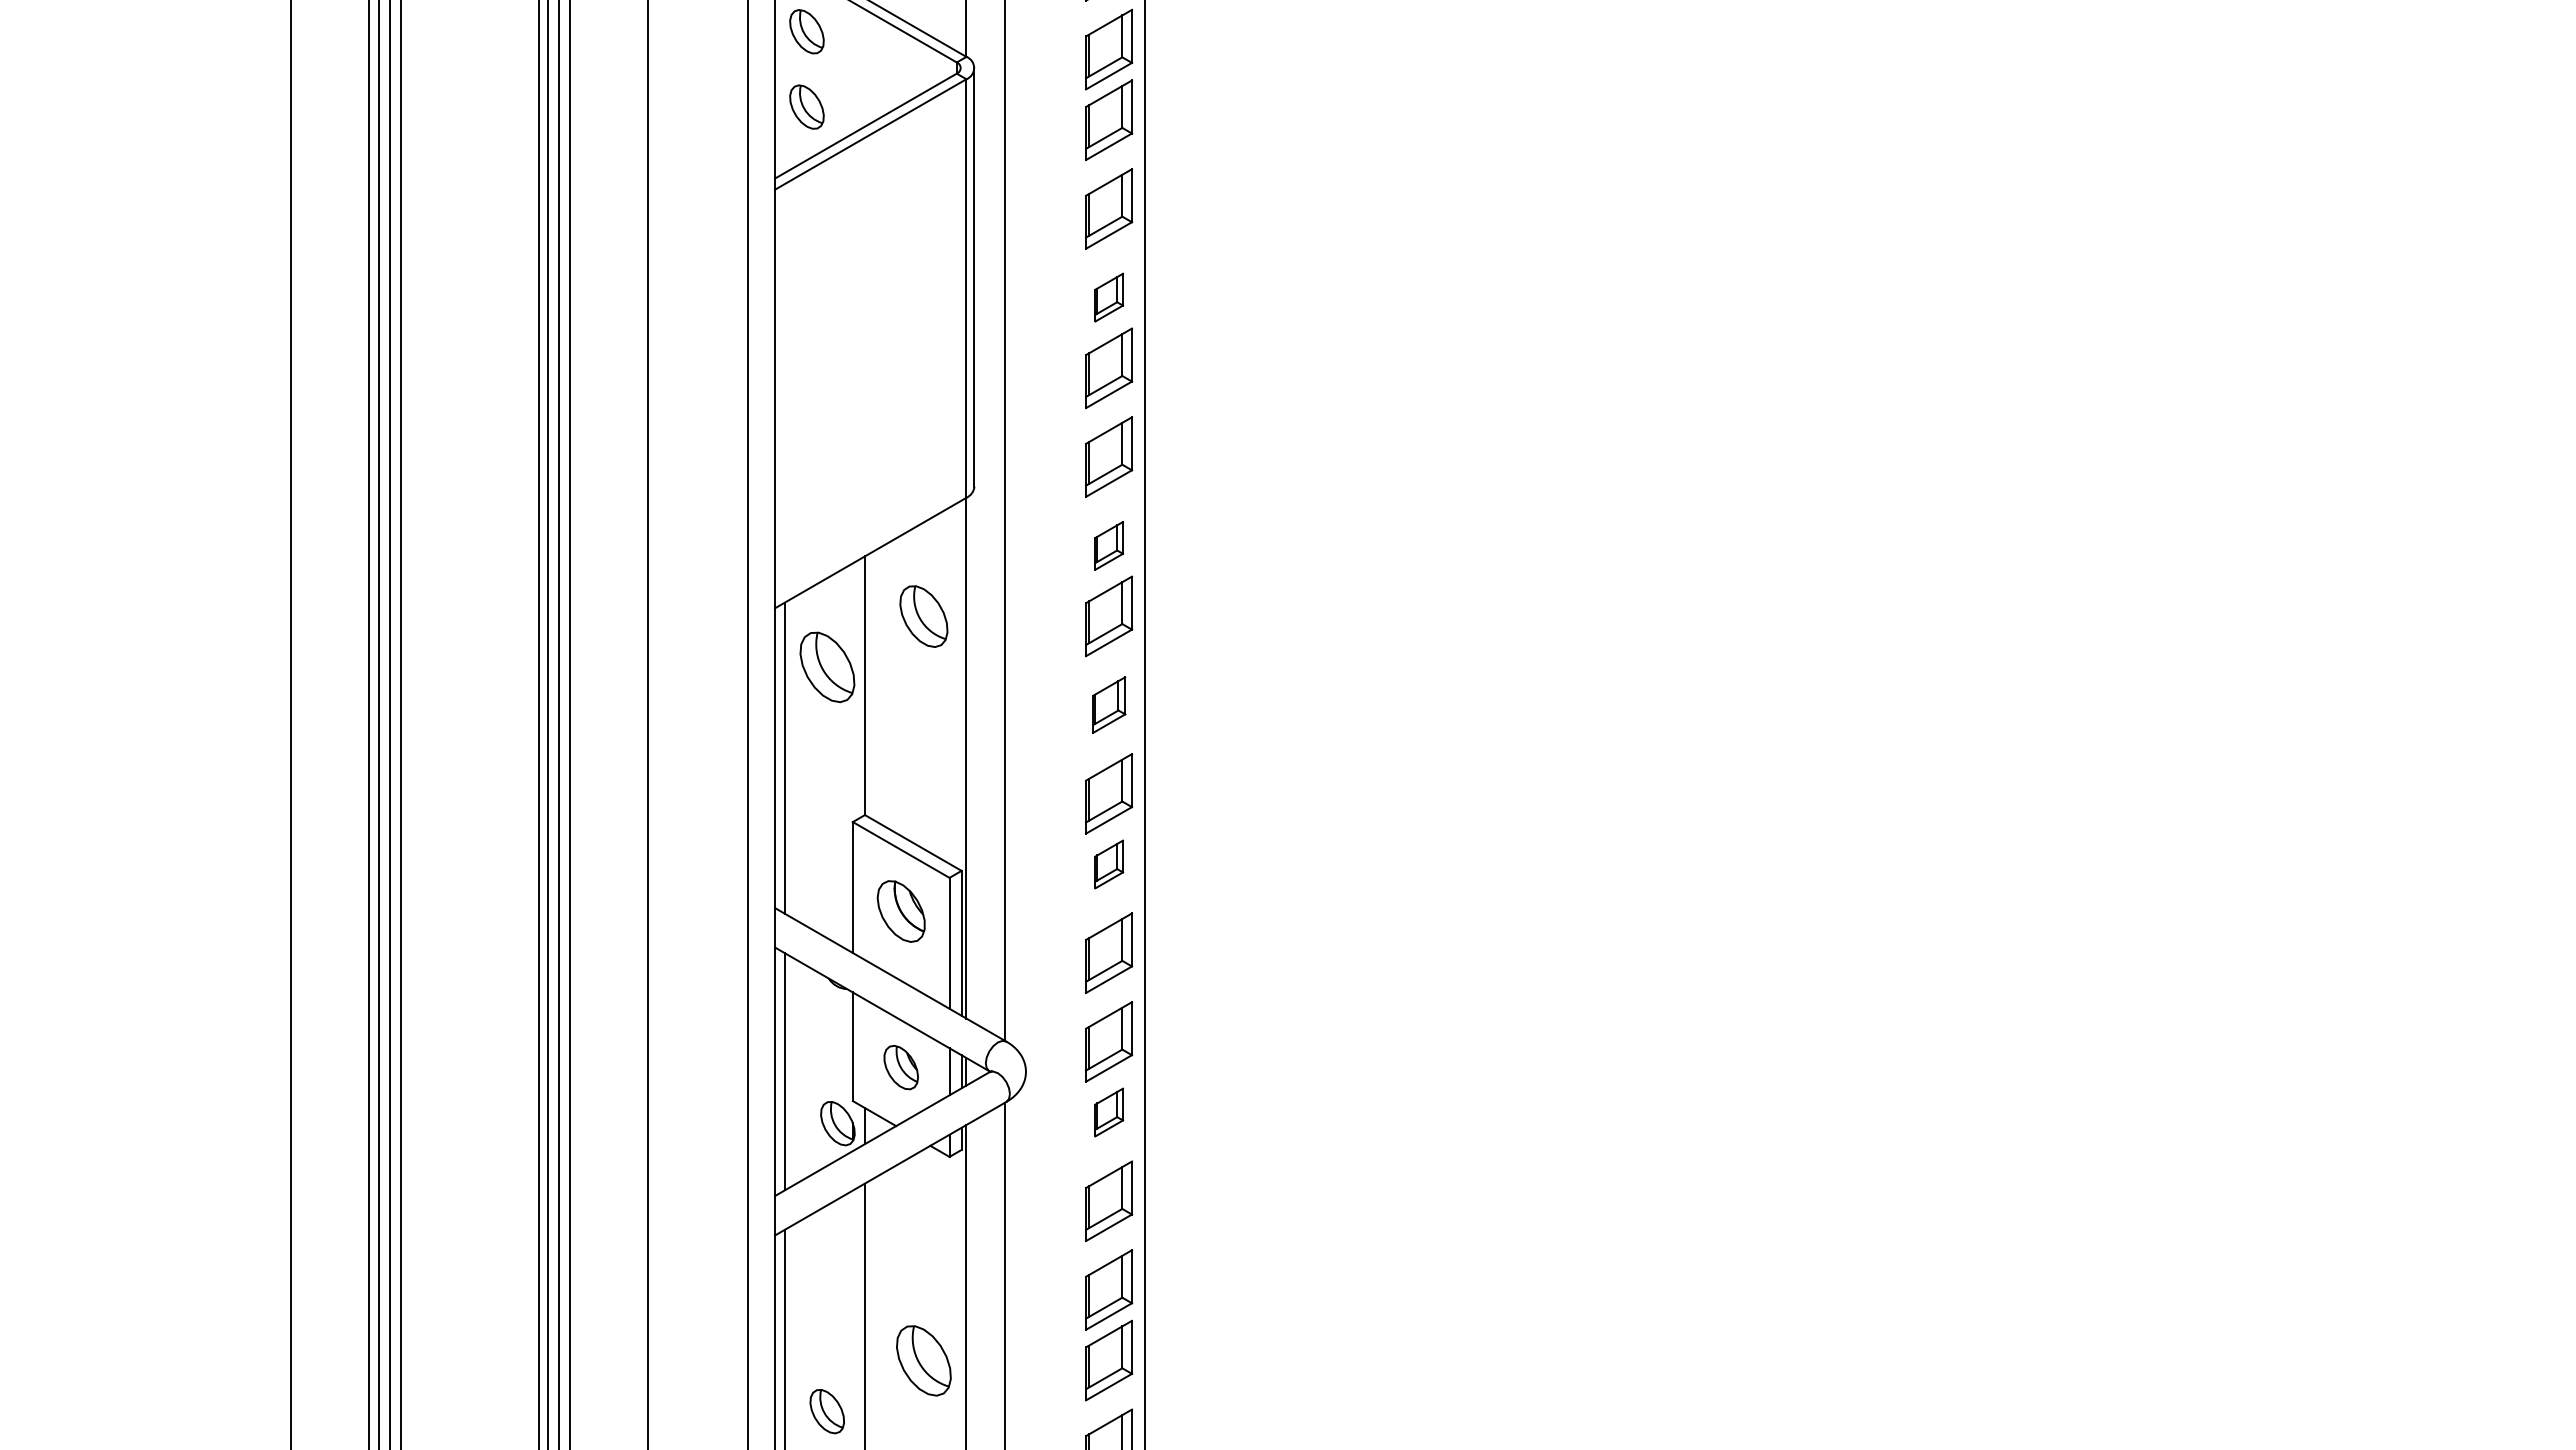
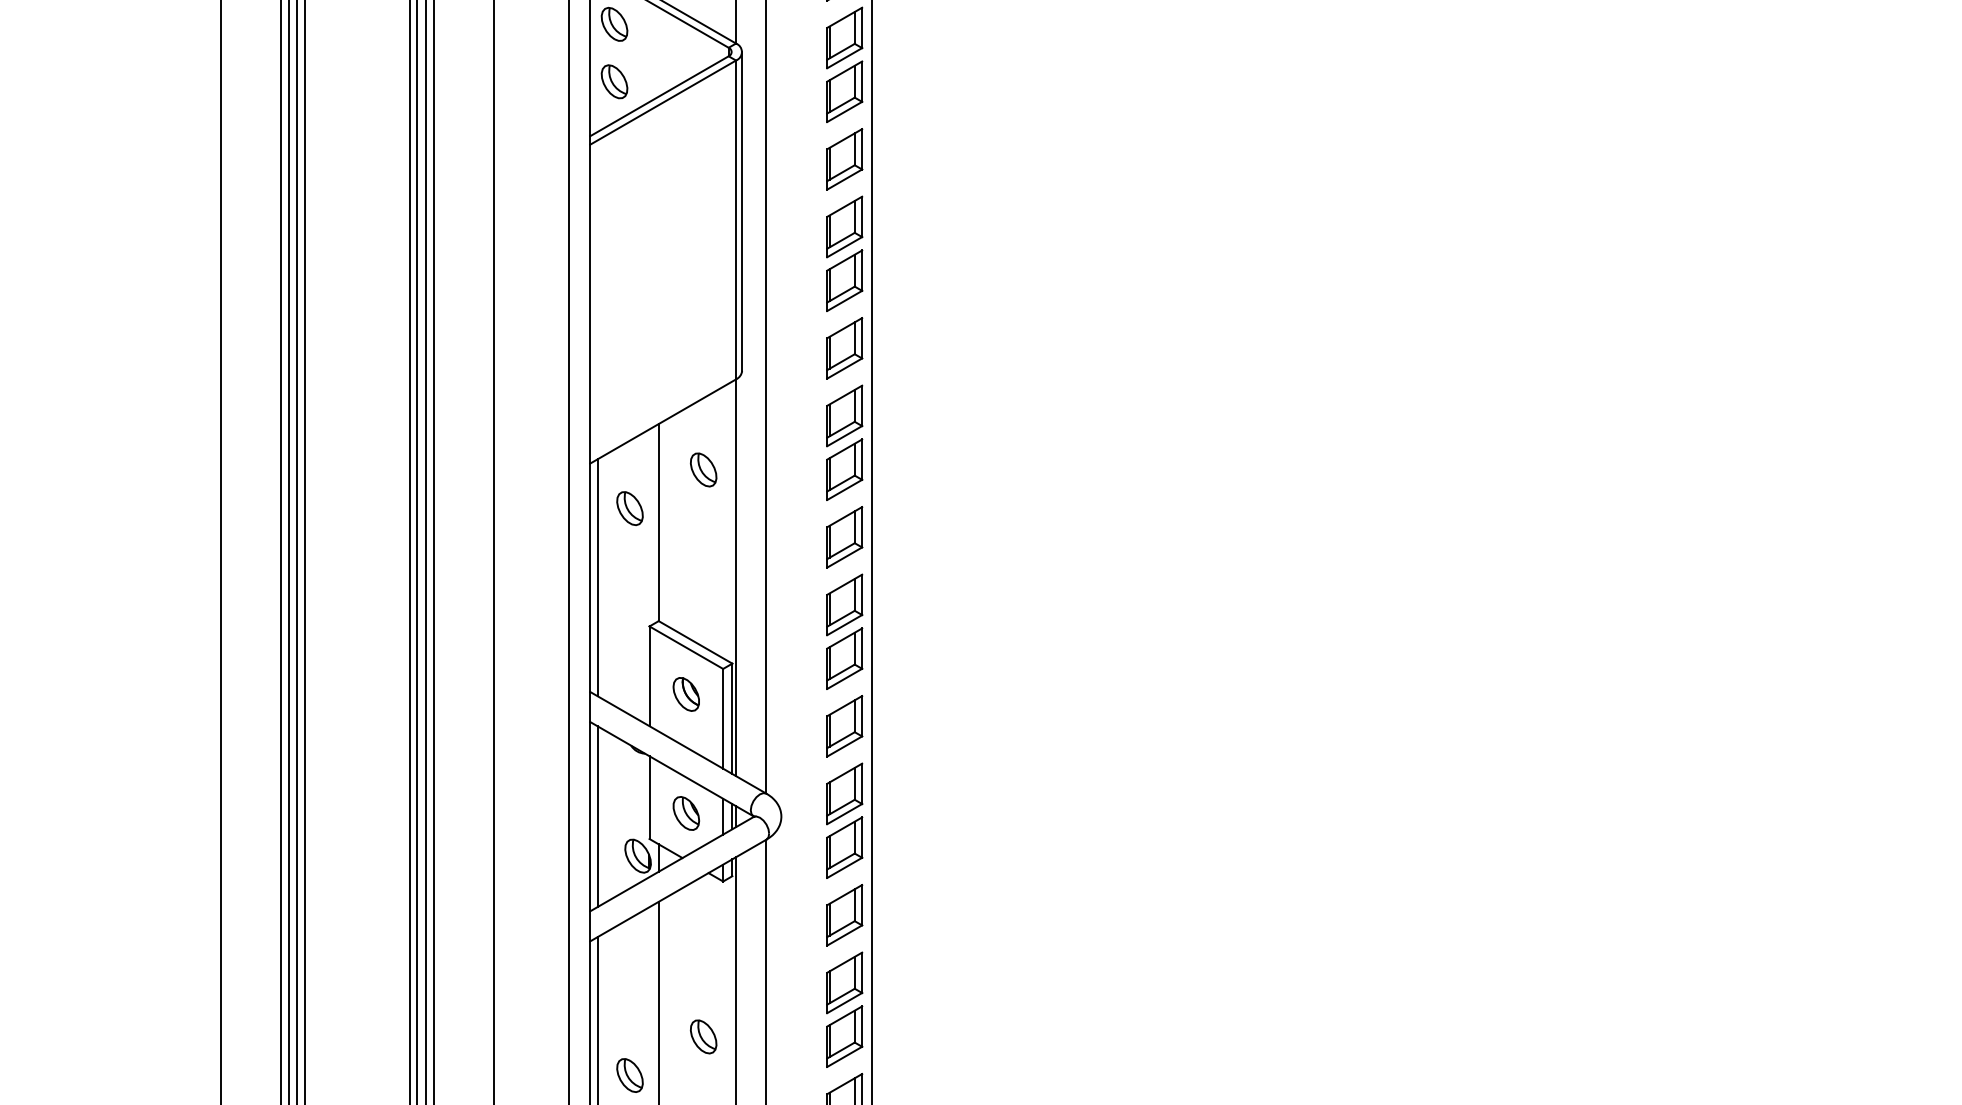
part: (1109, 297) -> (845, 226), size x1.67
part: (1109, 545) -> (845, 415), size x1.67
part: (923, 616) -> (703, 469), size x0.71
part: (826, 667) -> (629, 508), size x0.62
part: (1109, 704) -> (845, 536), size x1.43
part: (1109, 864) -> (845, 658), size x1.67
part: (900, 910) -> (685, 693), size x0.71
part: (1109, 1112) -> (845, 847), size x1.67
part: (923, 1360) -> (703, 1036), size x0.62

